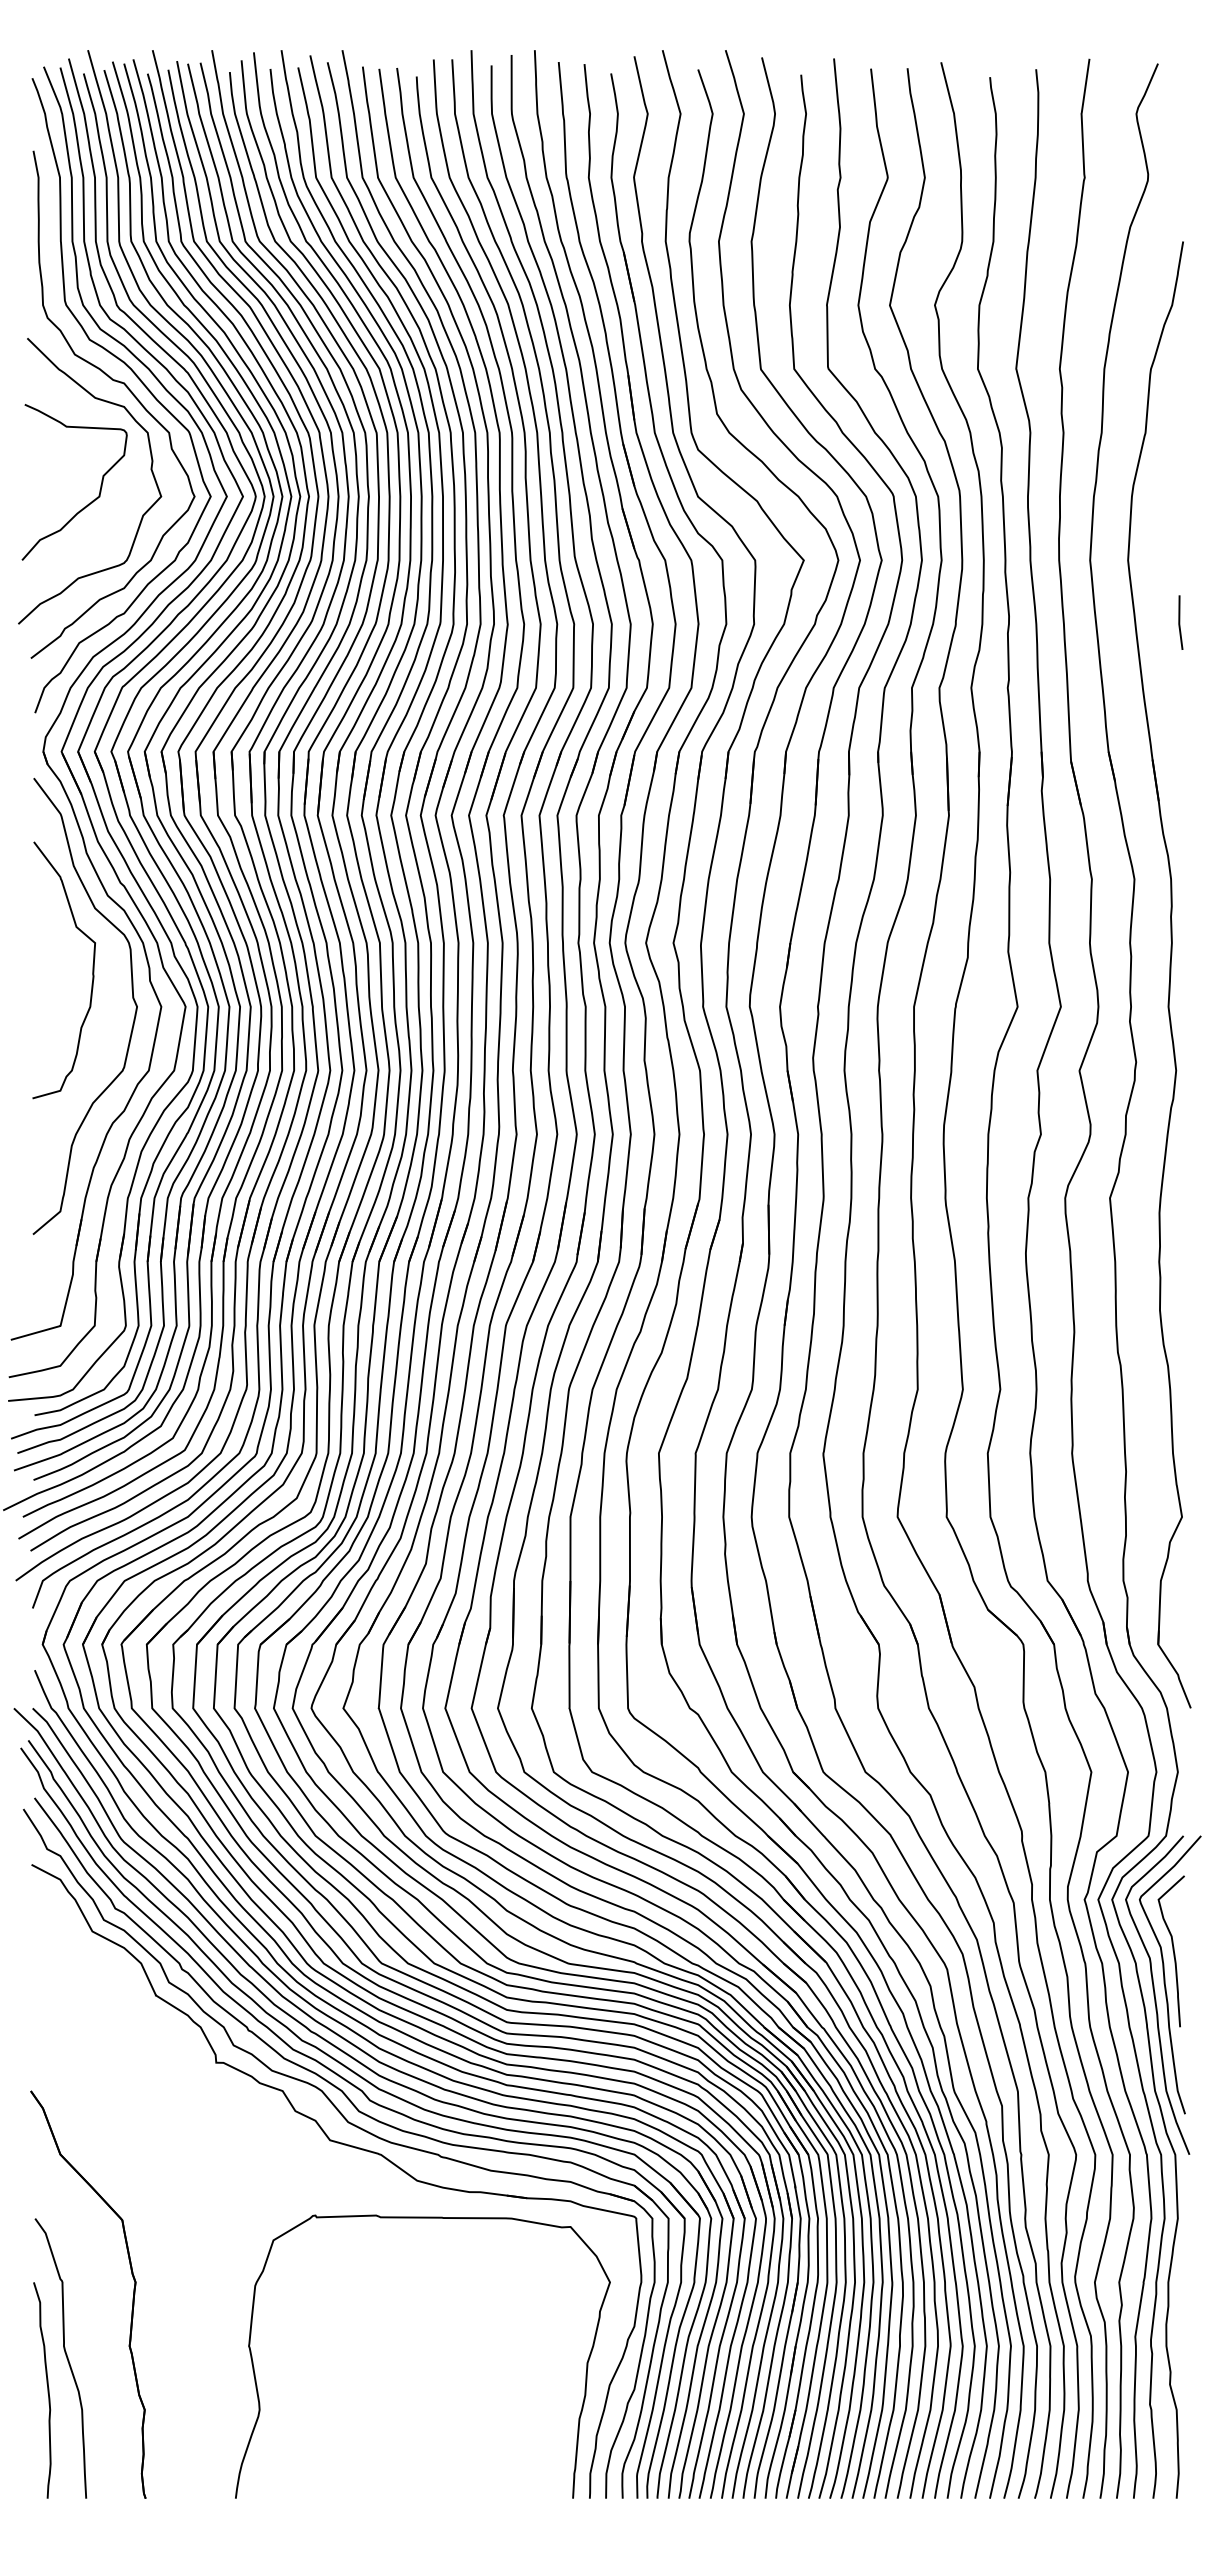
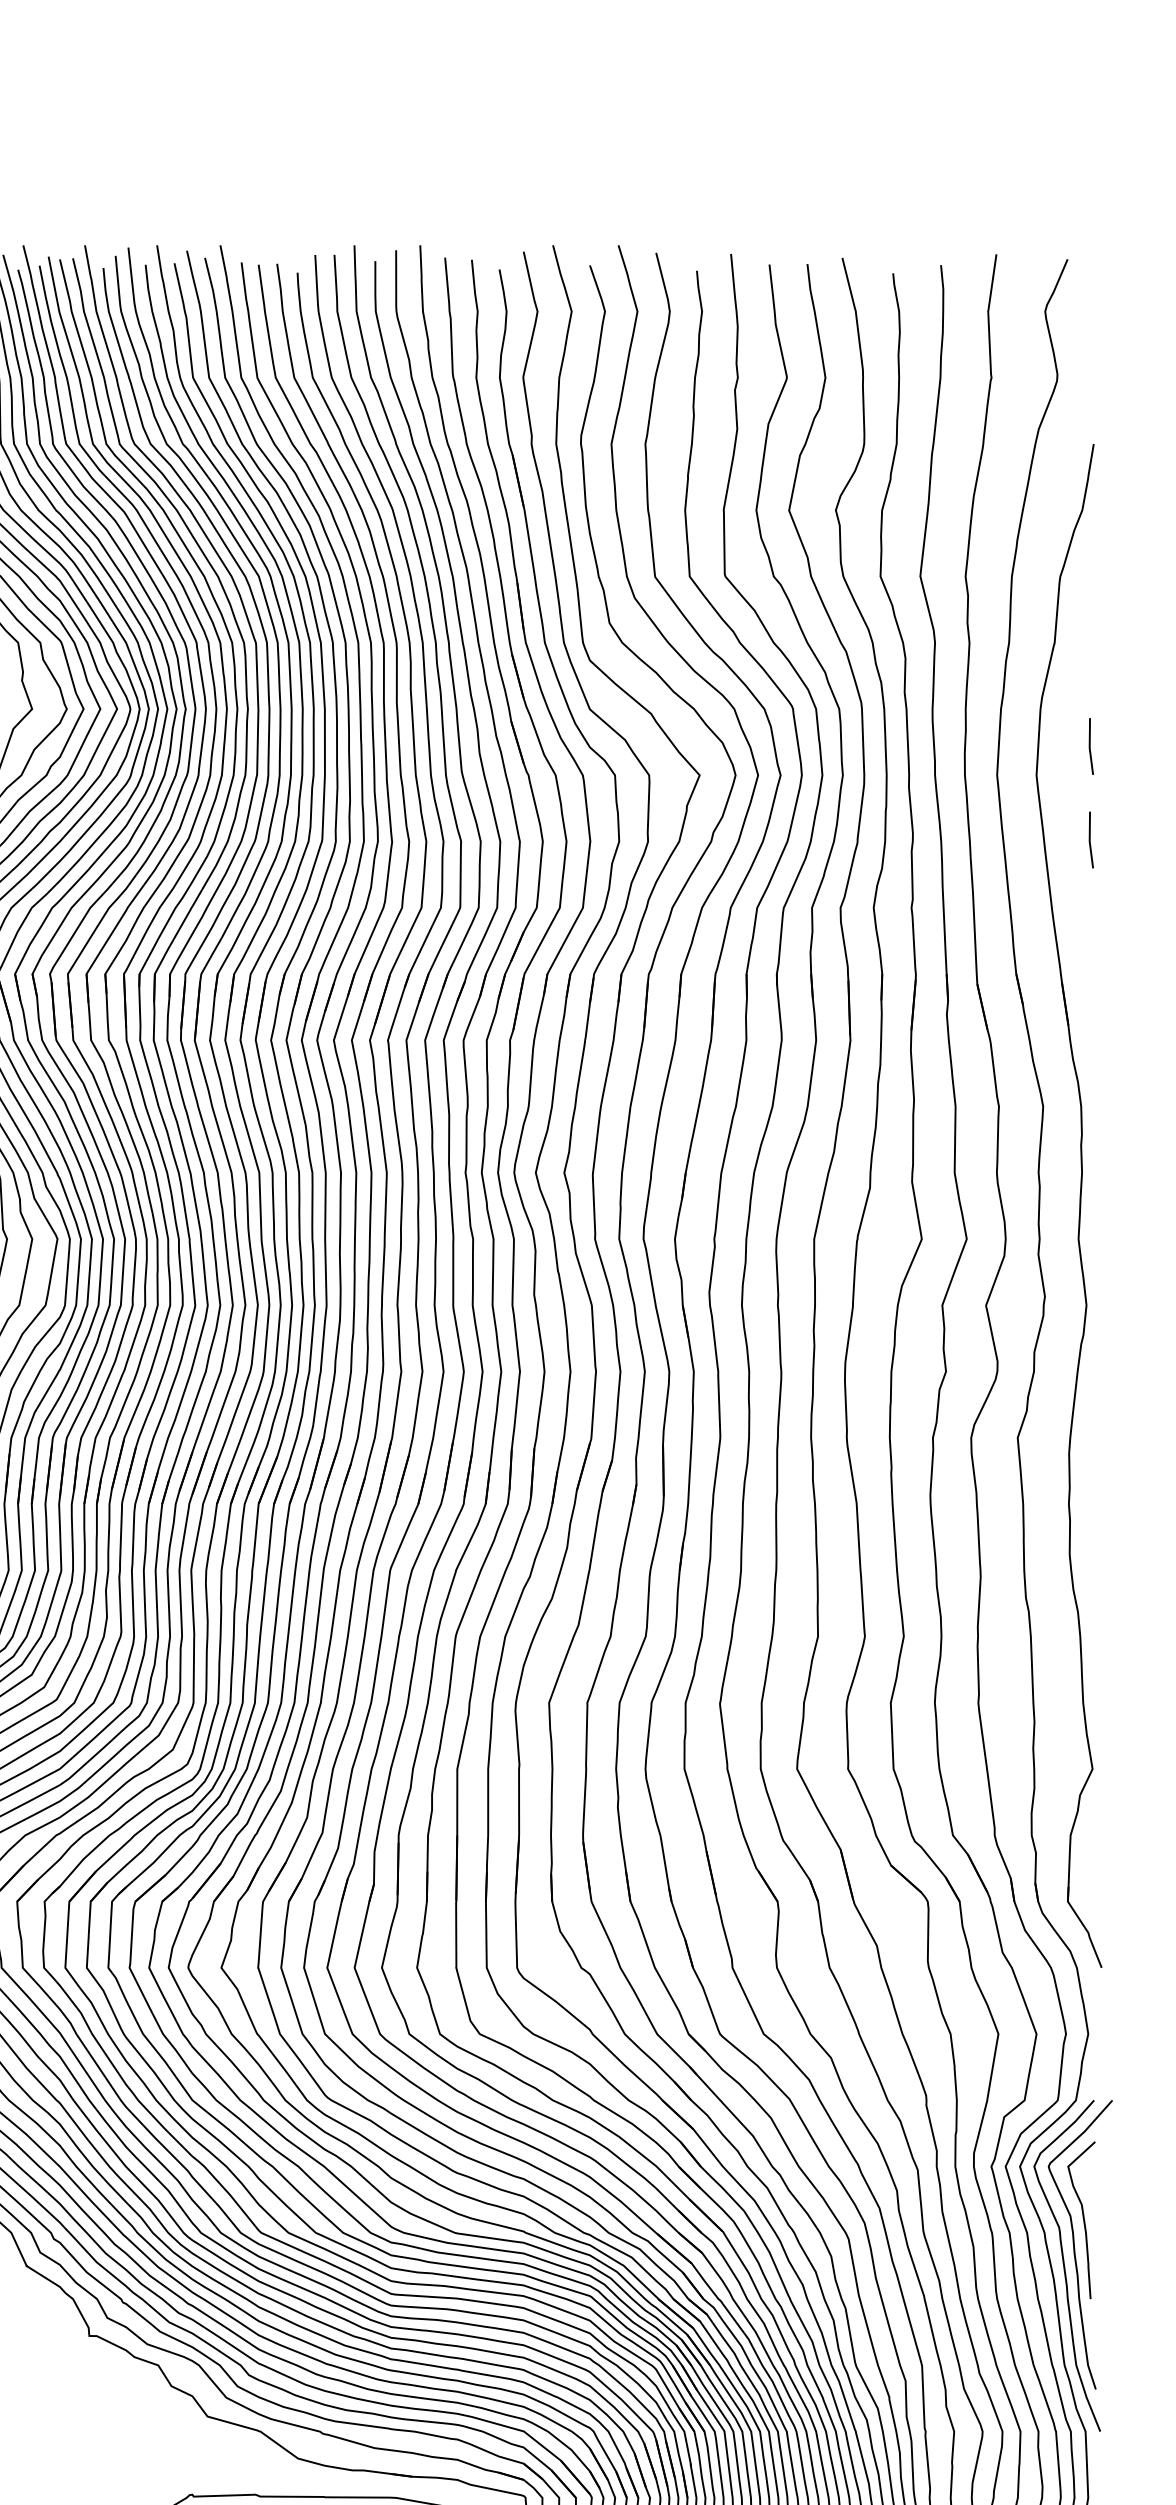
line: (1180, 532) -> (1090, 746), added

